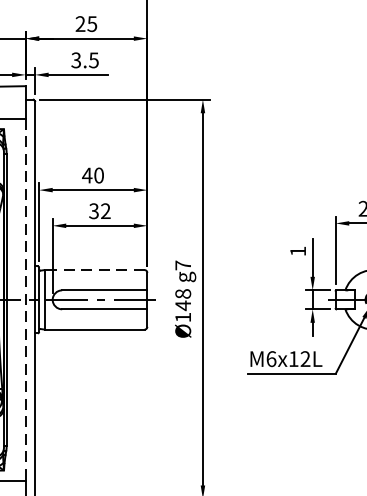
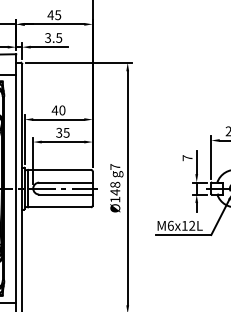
text: (80, 22) -> (50, 14), 25 -> 45
text: (105, 210) -> (66, 132), 32 -> 35
text: (298, 251) -> (187, 158), 1 -> 7
line: (94, 269) -> (59, 169), dashed -> solid
line: (26, 299) -> (16, 188), dashed -> solid

